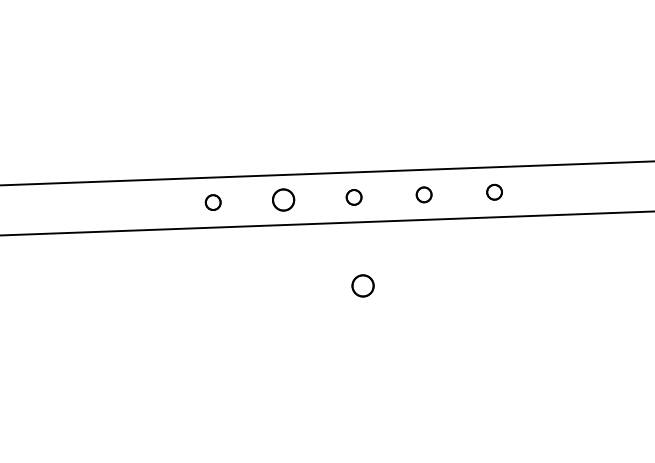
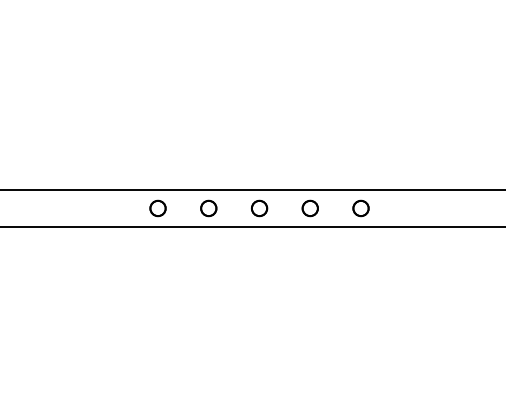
part: (493, 192) -> (360, 208), size x1.43
part: (423, 194) -> (309, 208), size x1.43
part: (353, 197) -> (259, 208), size x1.43
part: (212, 202) -> (157, 208), size x1.43
part: (362, 285) -> (263, 272), removed

